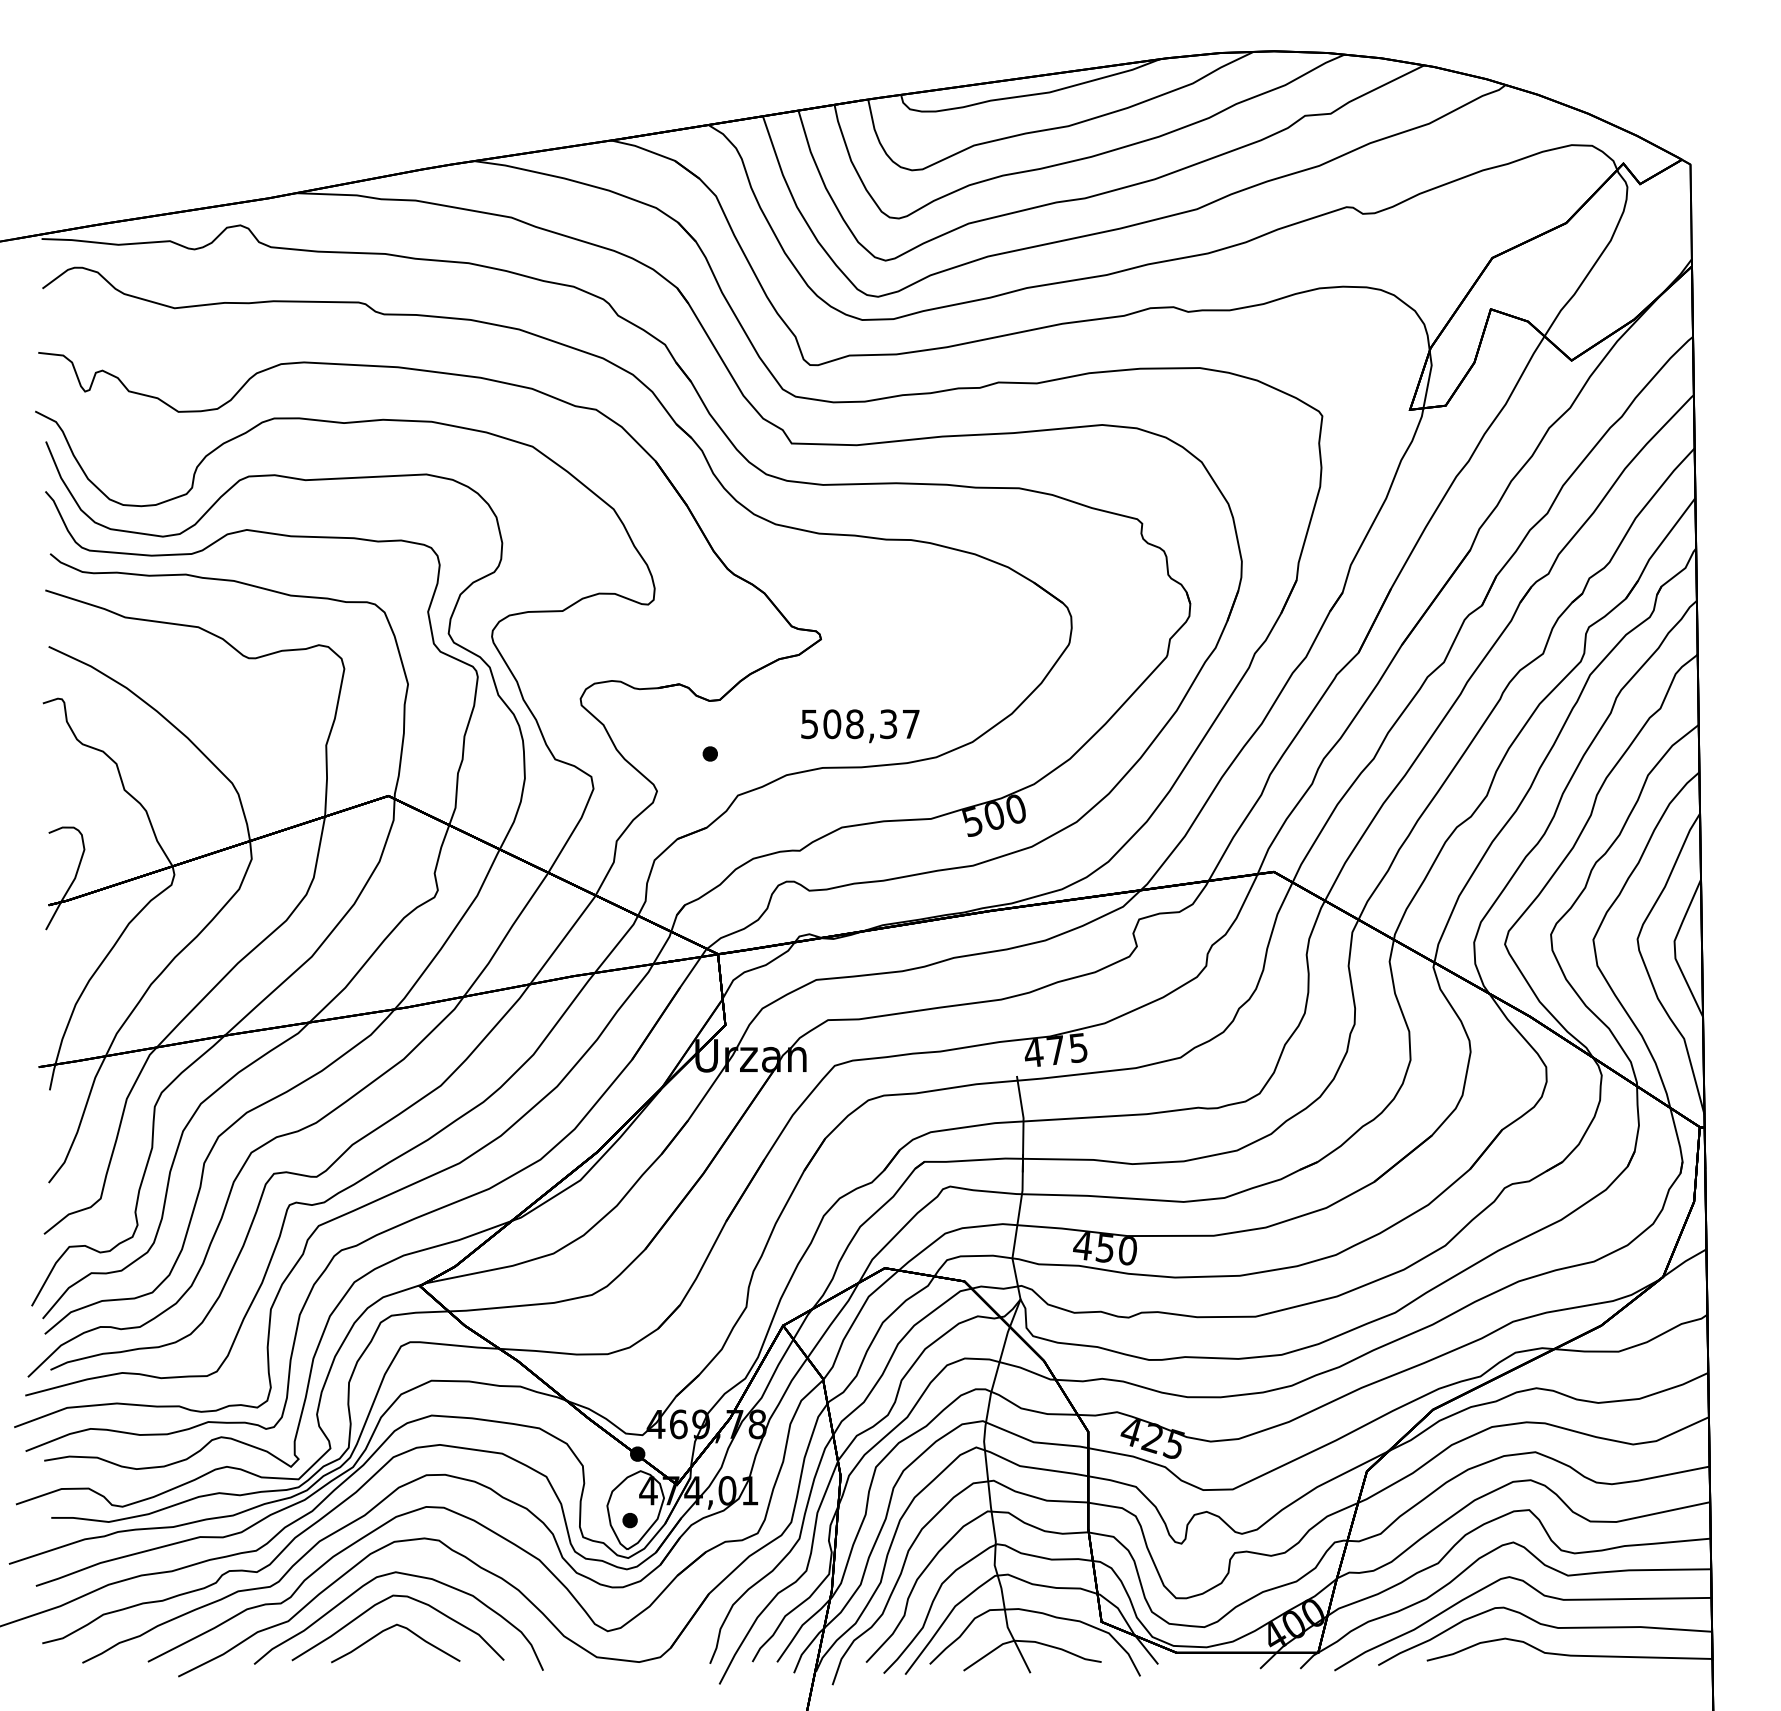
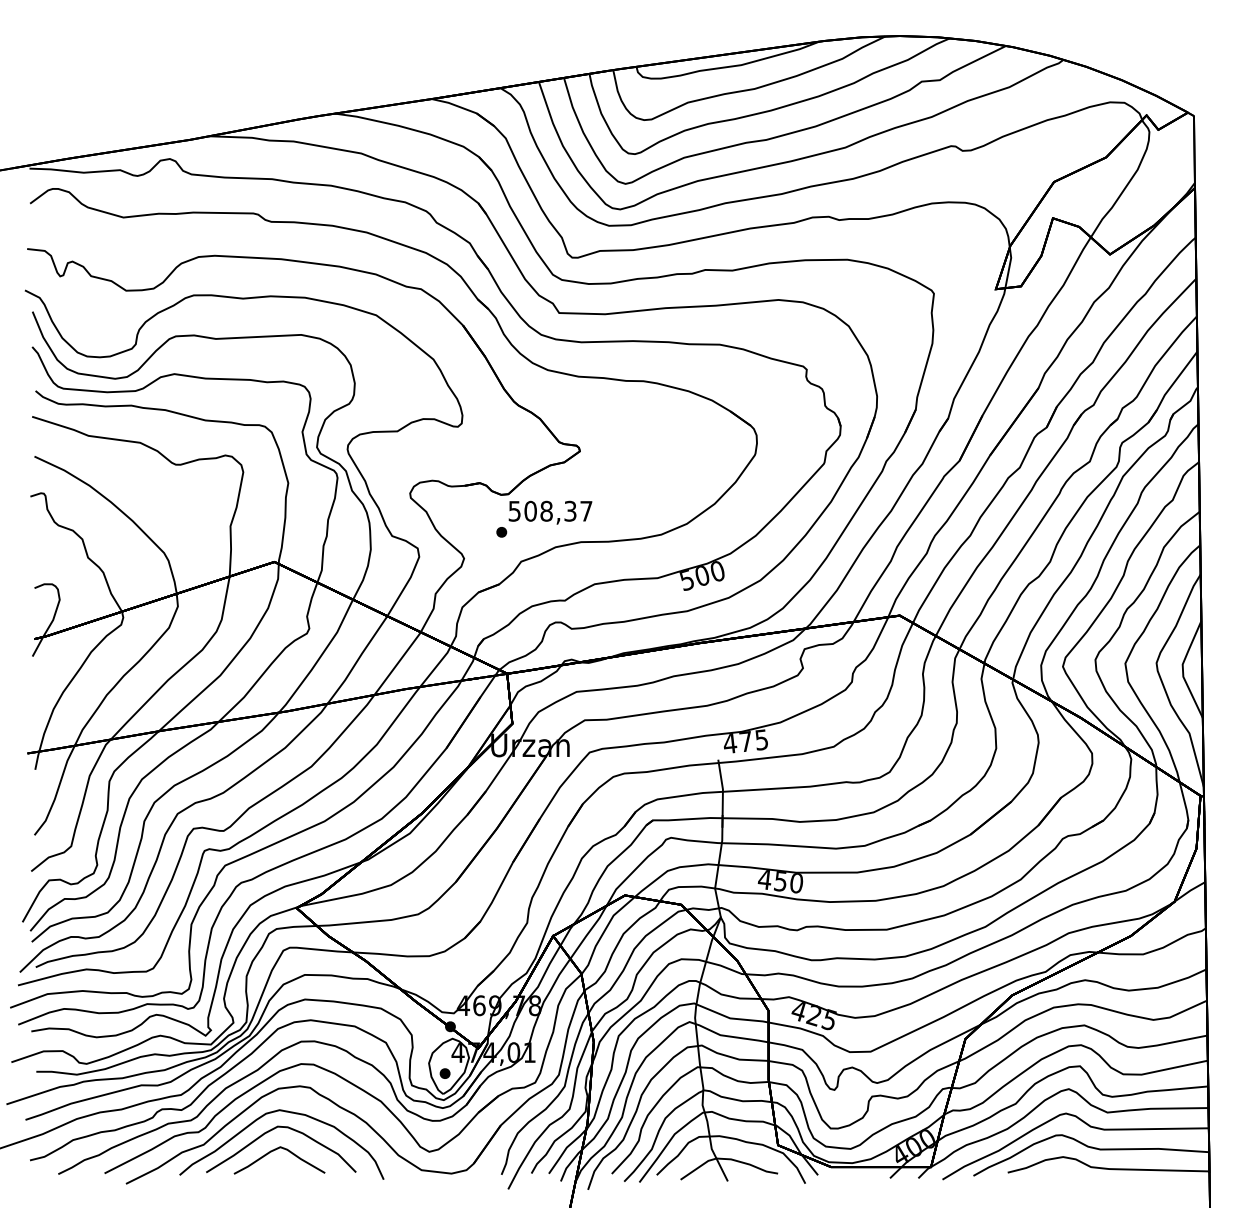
text: (860, 726) -> (550, 512), moved

